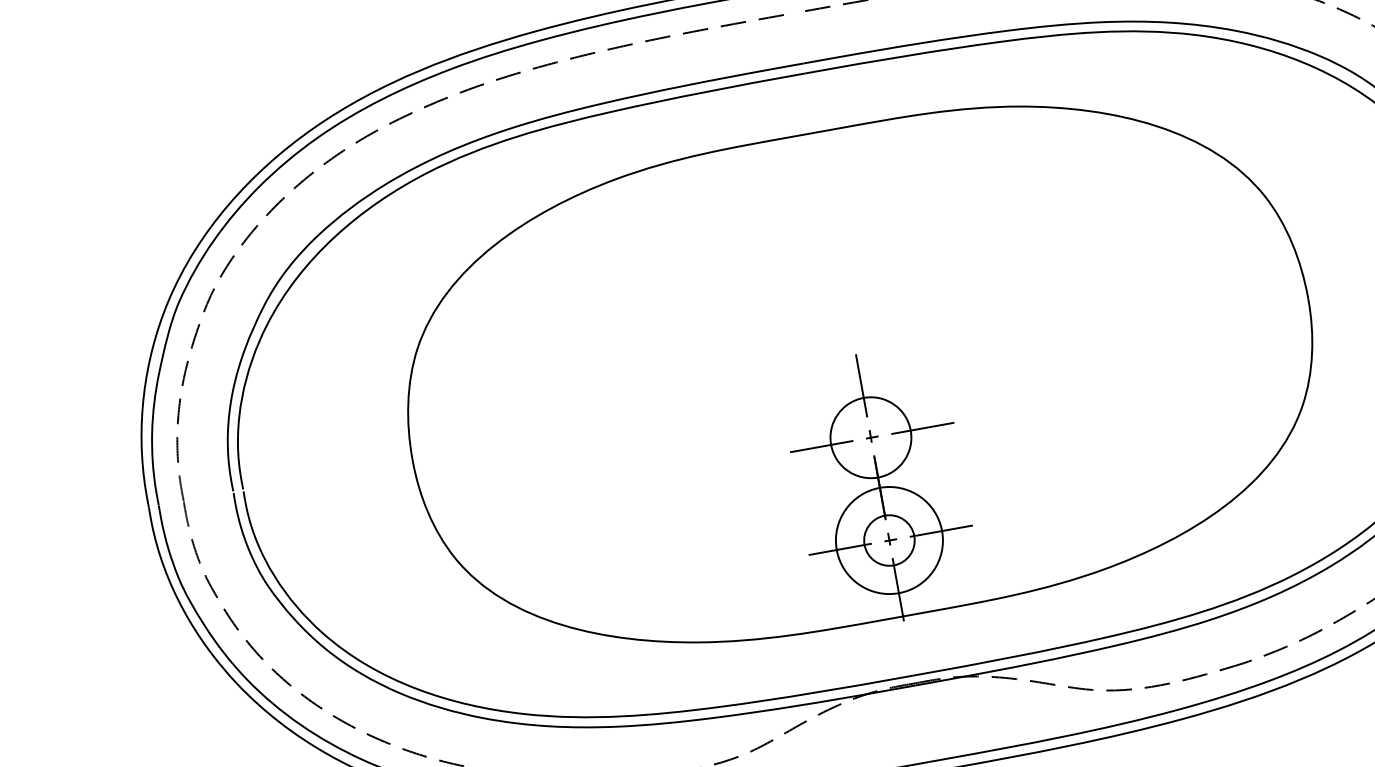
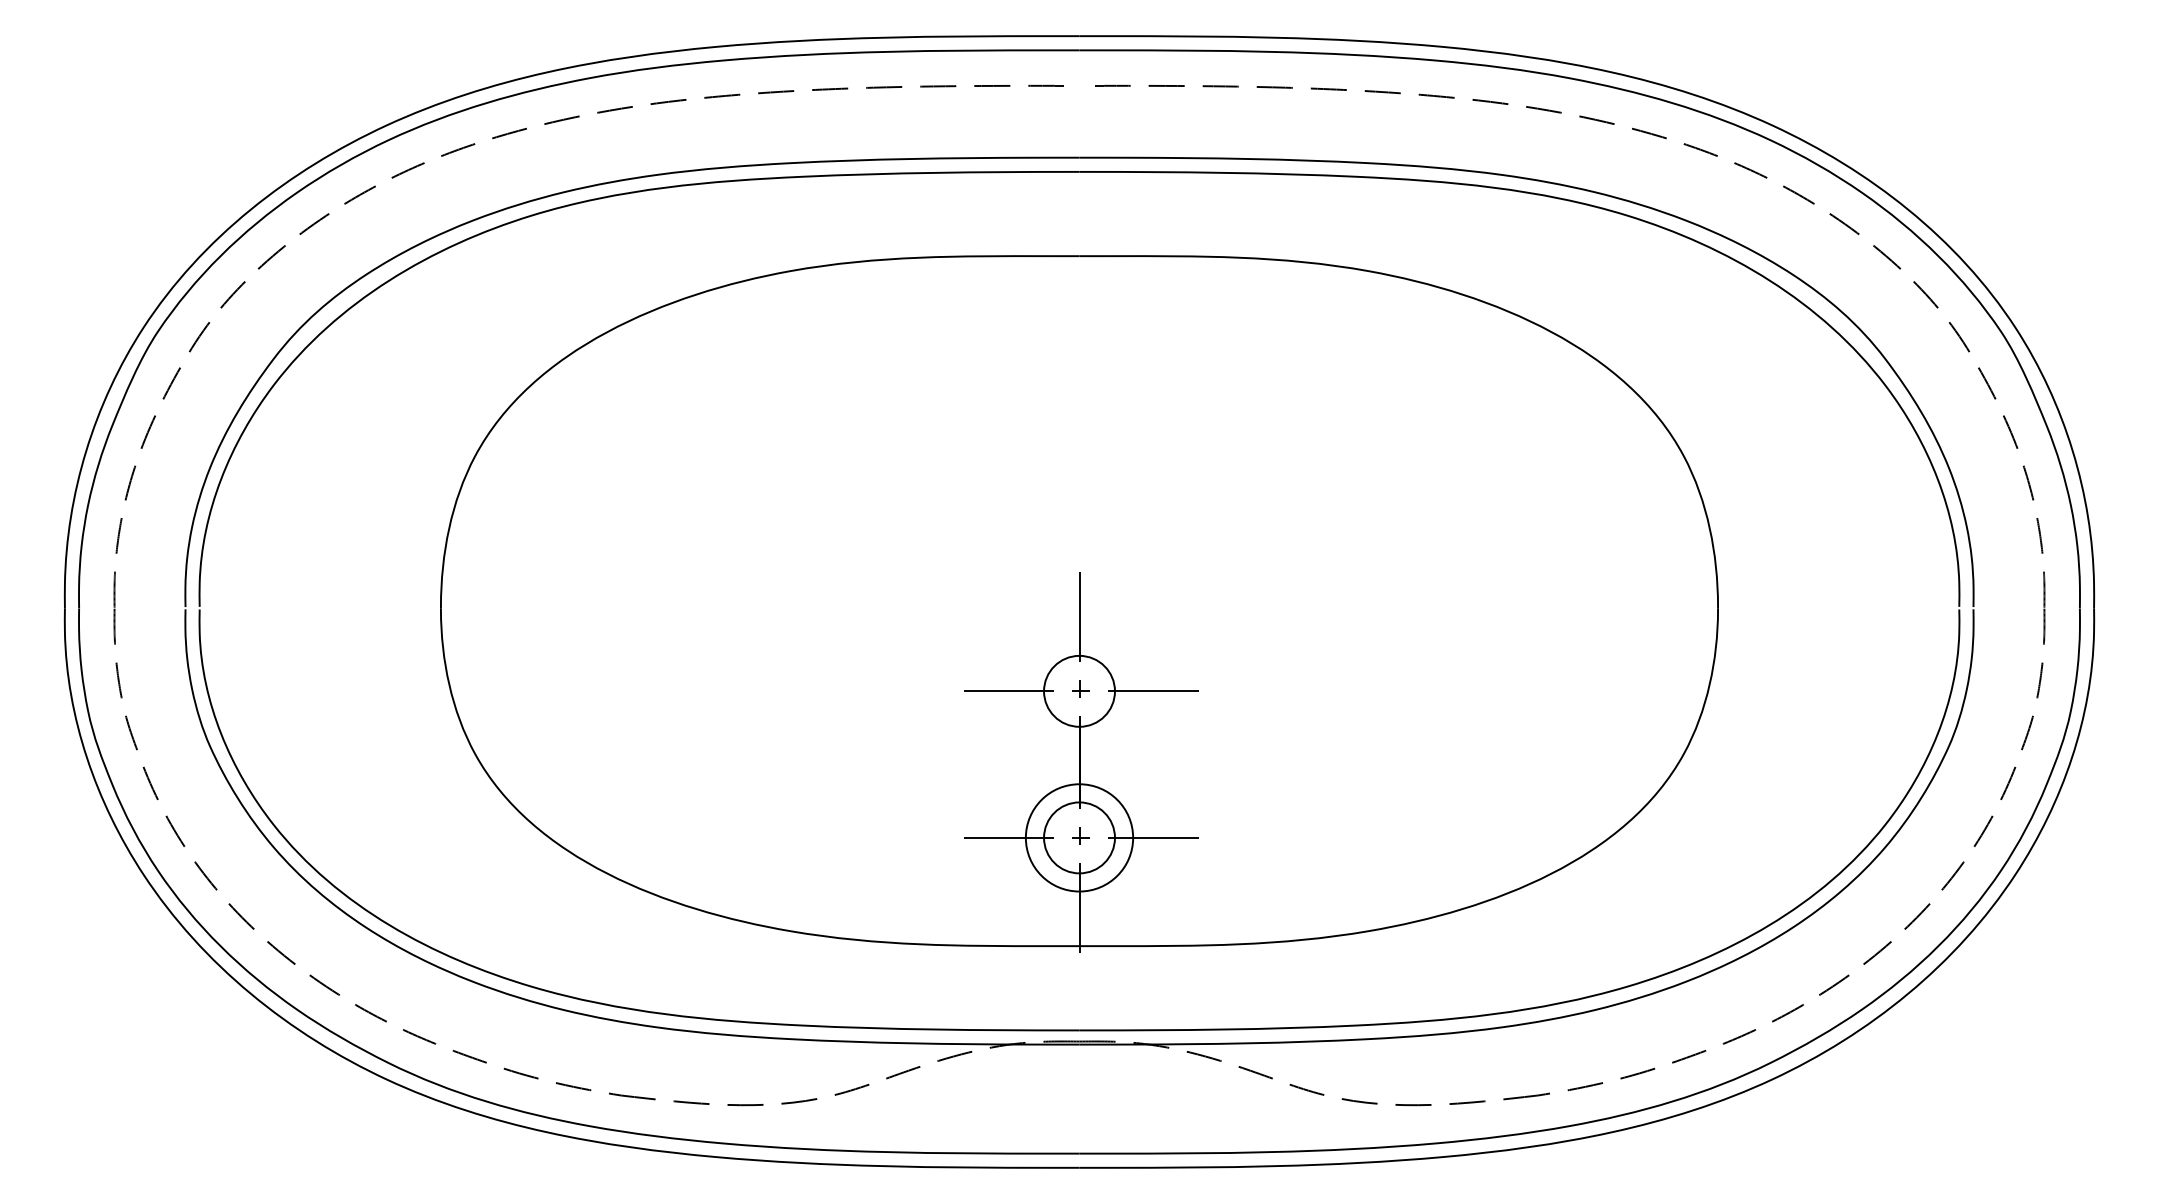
circle: (870, 437) -> (1079, 690), size x0.62
circle: (889, 540) -> (1079, 837), size x0.71

